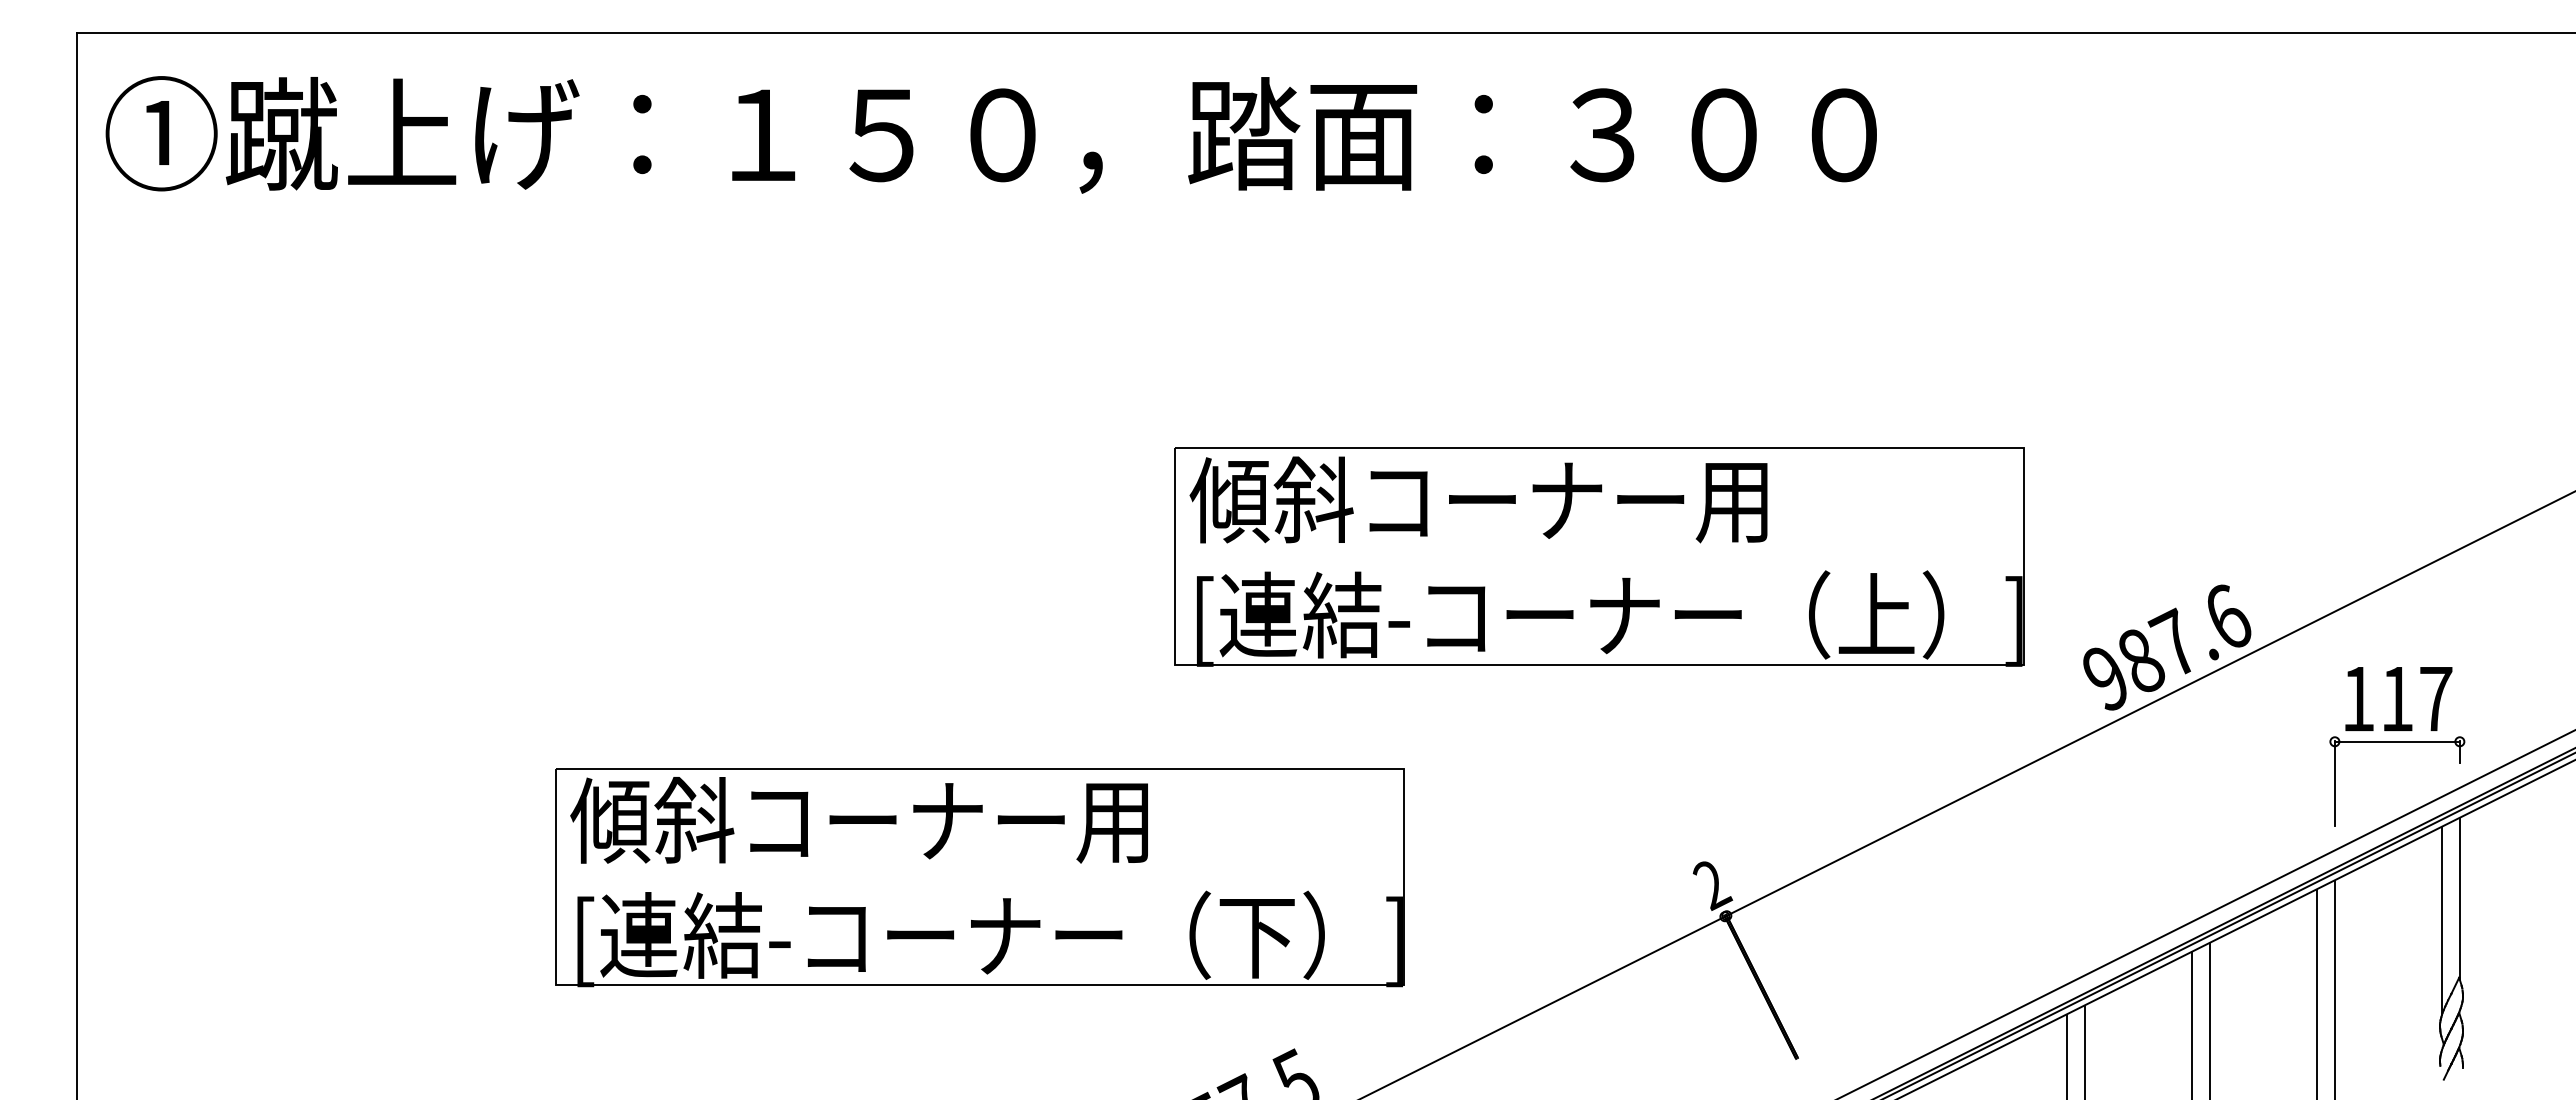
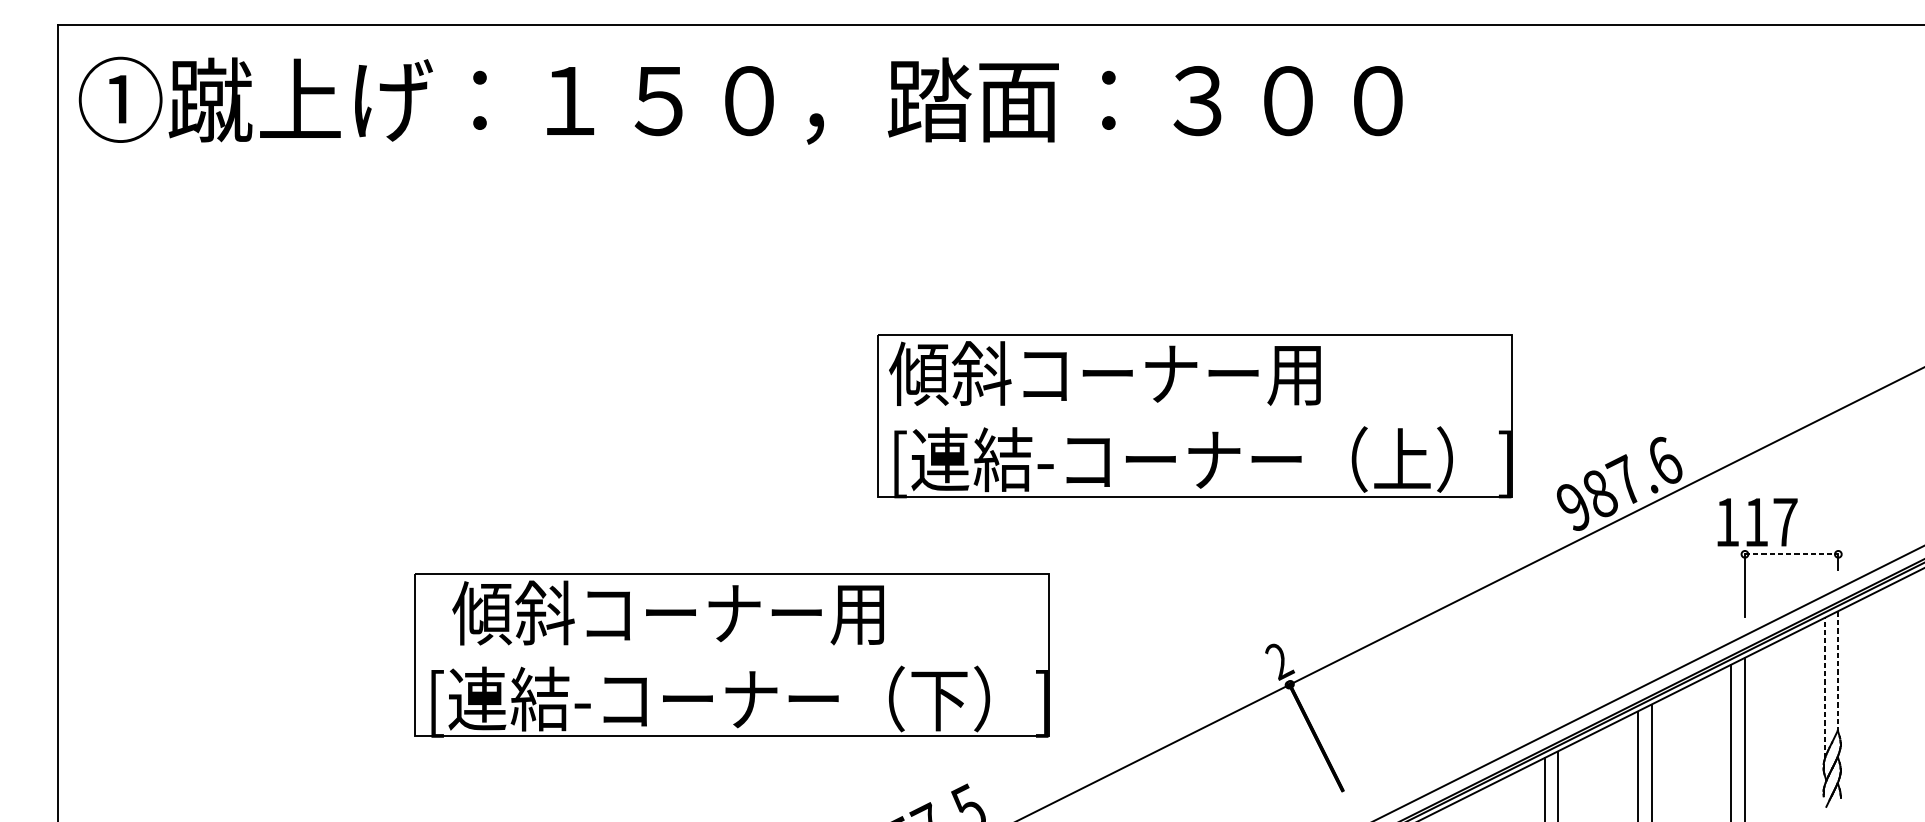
text: (2398, 698) -> (1757, 521), moved
line: (2397, 741) -> (1791, 554), solid -> dashed
text: (858, 820) -> (667, 613), moved
line: (2459, 898) -> (1838, 671), solid -> dashed
line: (2441, 920) -> (1824, 687), solid -> dashed

